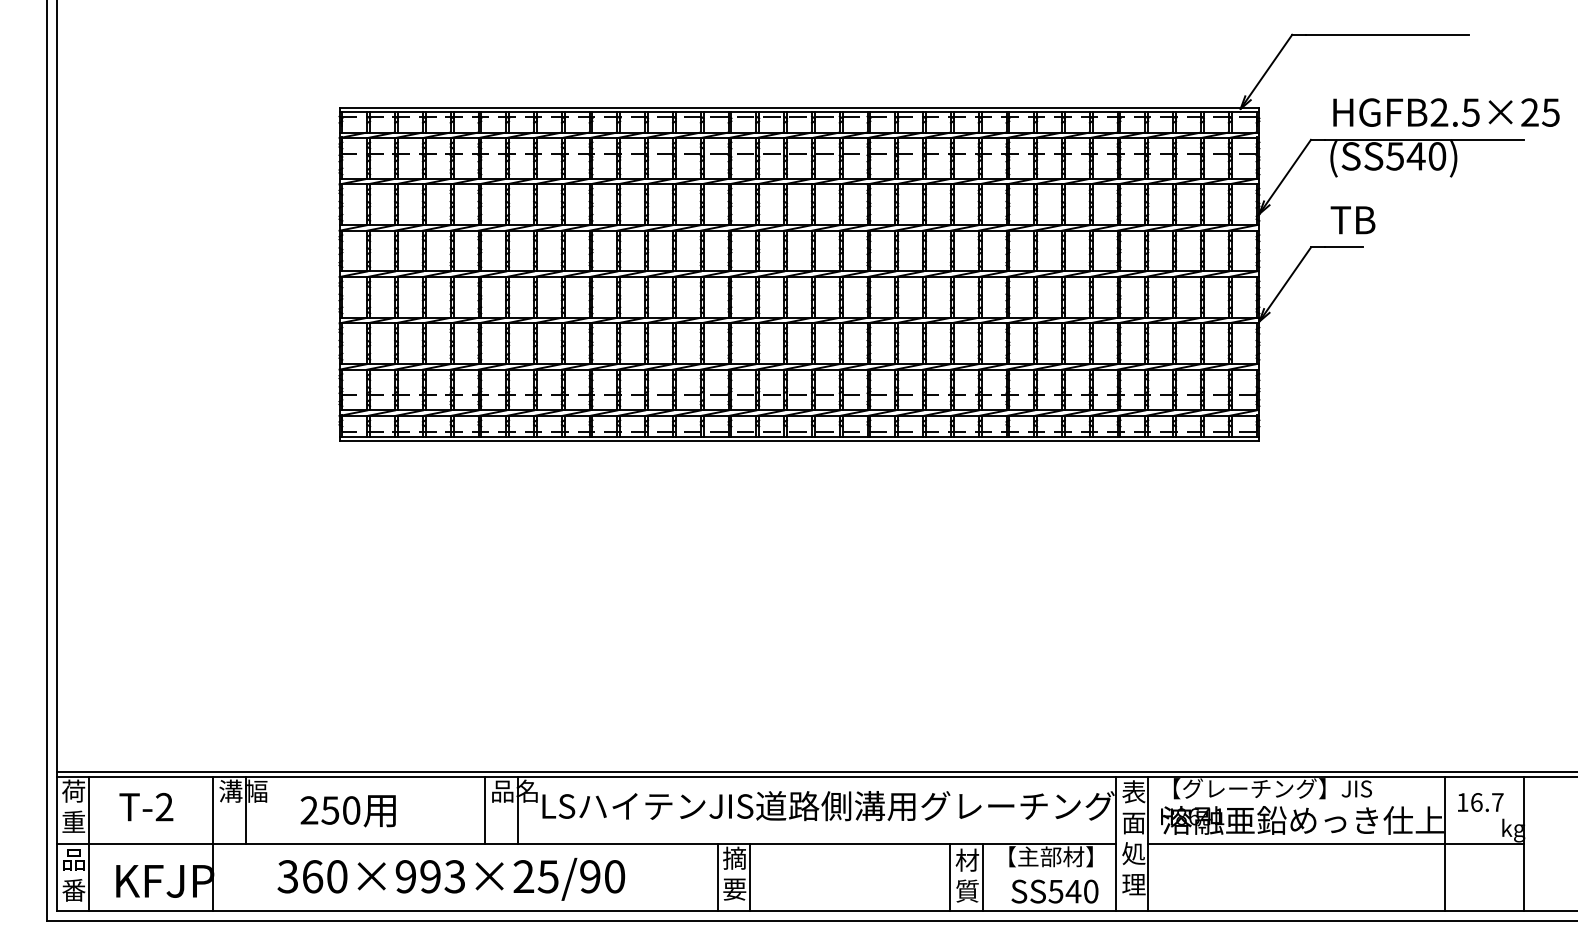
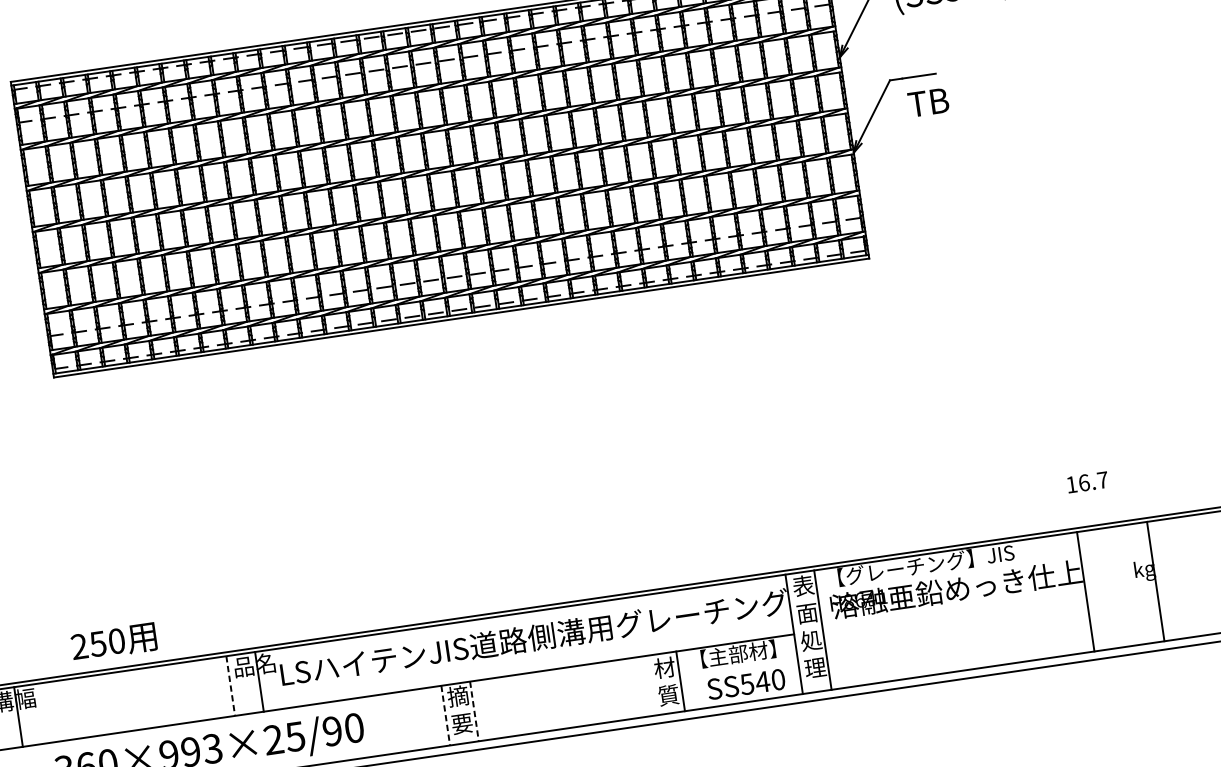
text: (1352, 220) -> (928, 102), moved
text: (1480, 802) -> (1087, 482), moved
line: (485, 810) -> (231, 686), solid -> dashed
text: (347, 811) -> (113, 642), moved
line: (1335, 844) -> (988, 606), removed
line: (717, 877) -> (445, 715), solid -> dashed
line: (750, 877) -> (474, 711), solid -> dashed
line: (950, 877) -> (651, 685), removed

